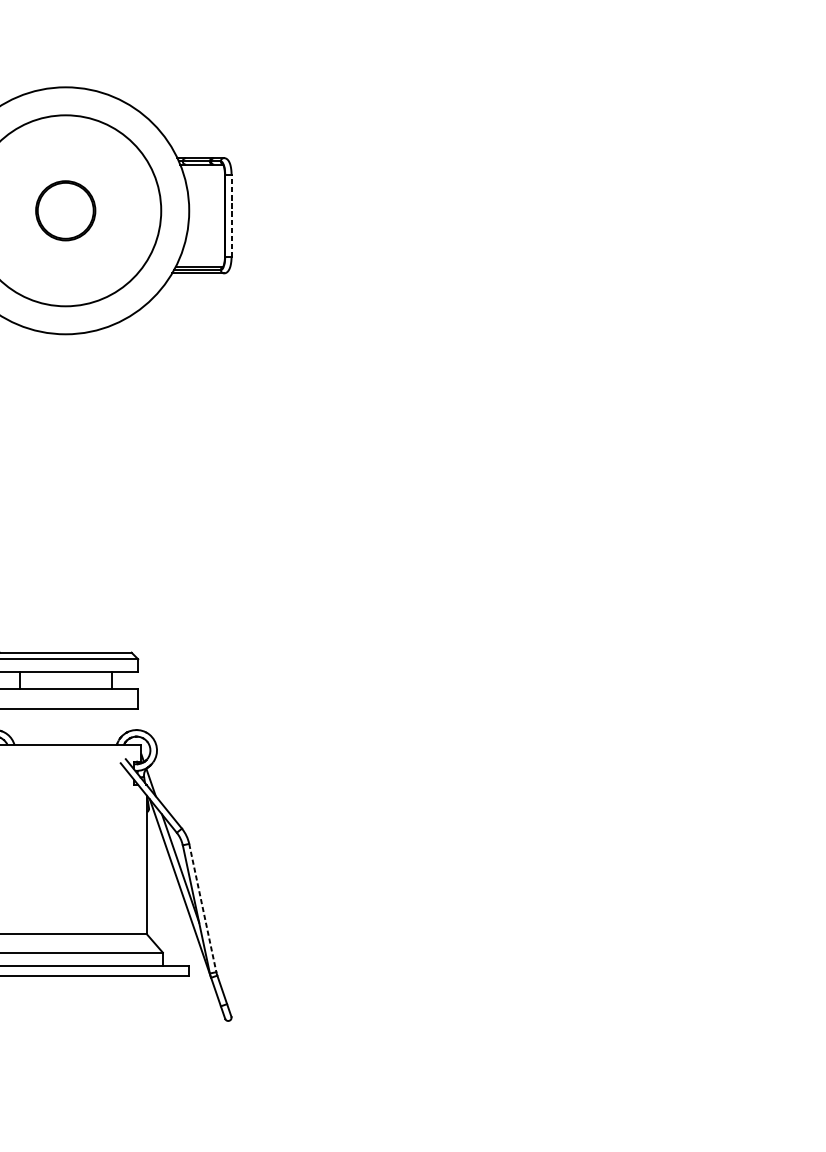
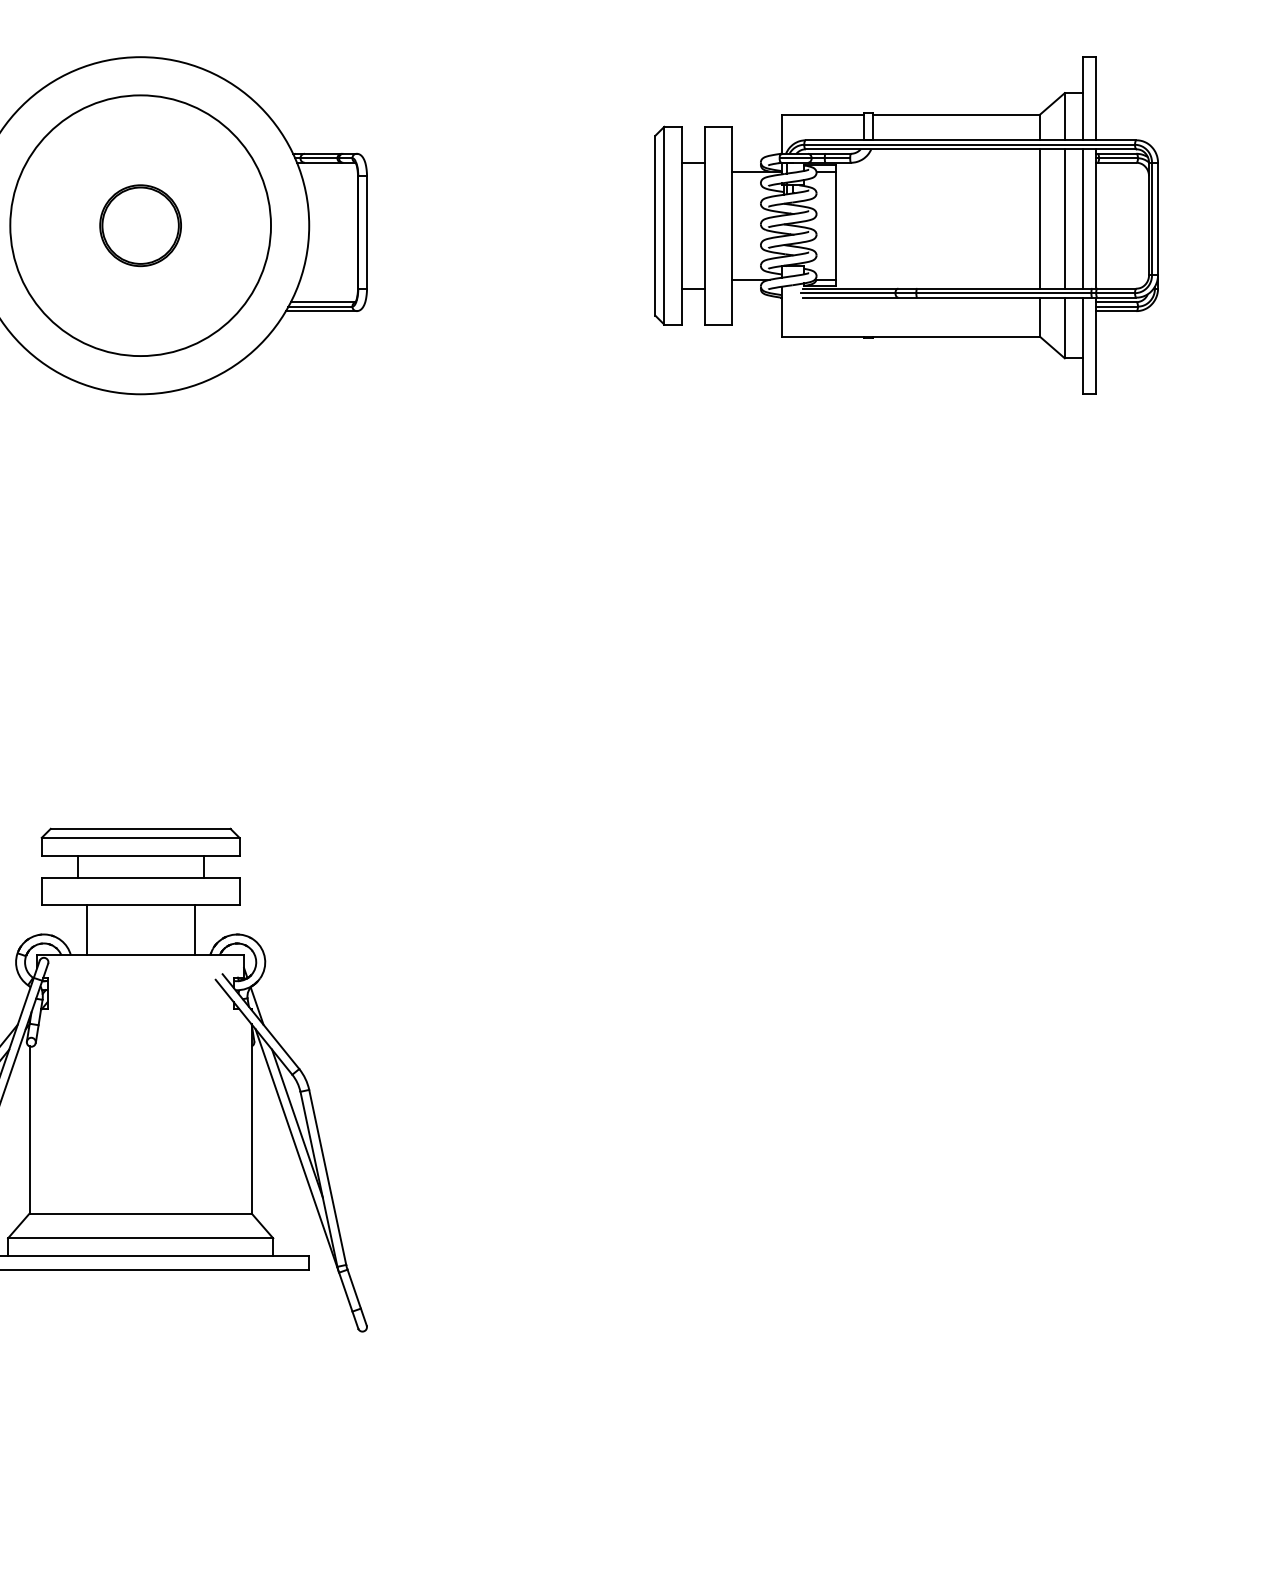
part: (626, 210) -> (906, 225), added
line: (231, 215) -> (367, 231), dashed -> solid
line: (26, 727) -> (86, 930), added
line: (105, 727) -> (194, 930), added
line: (202, 908) -> (327, 1177), dashed -> solid

